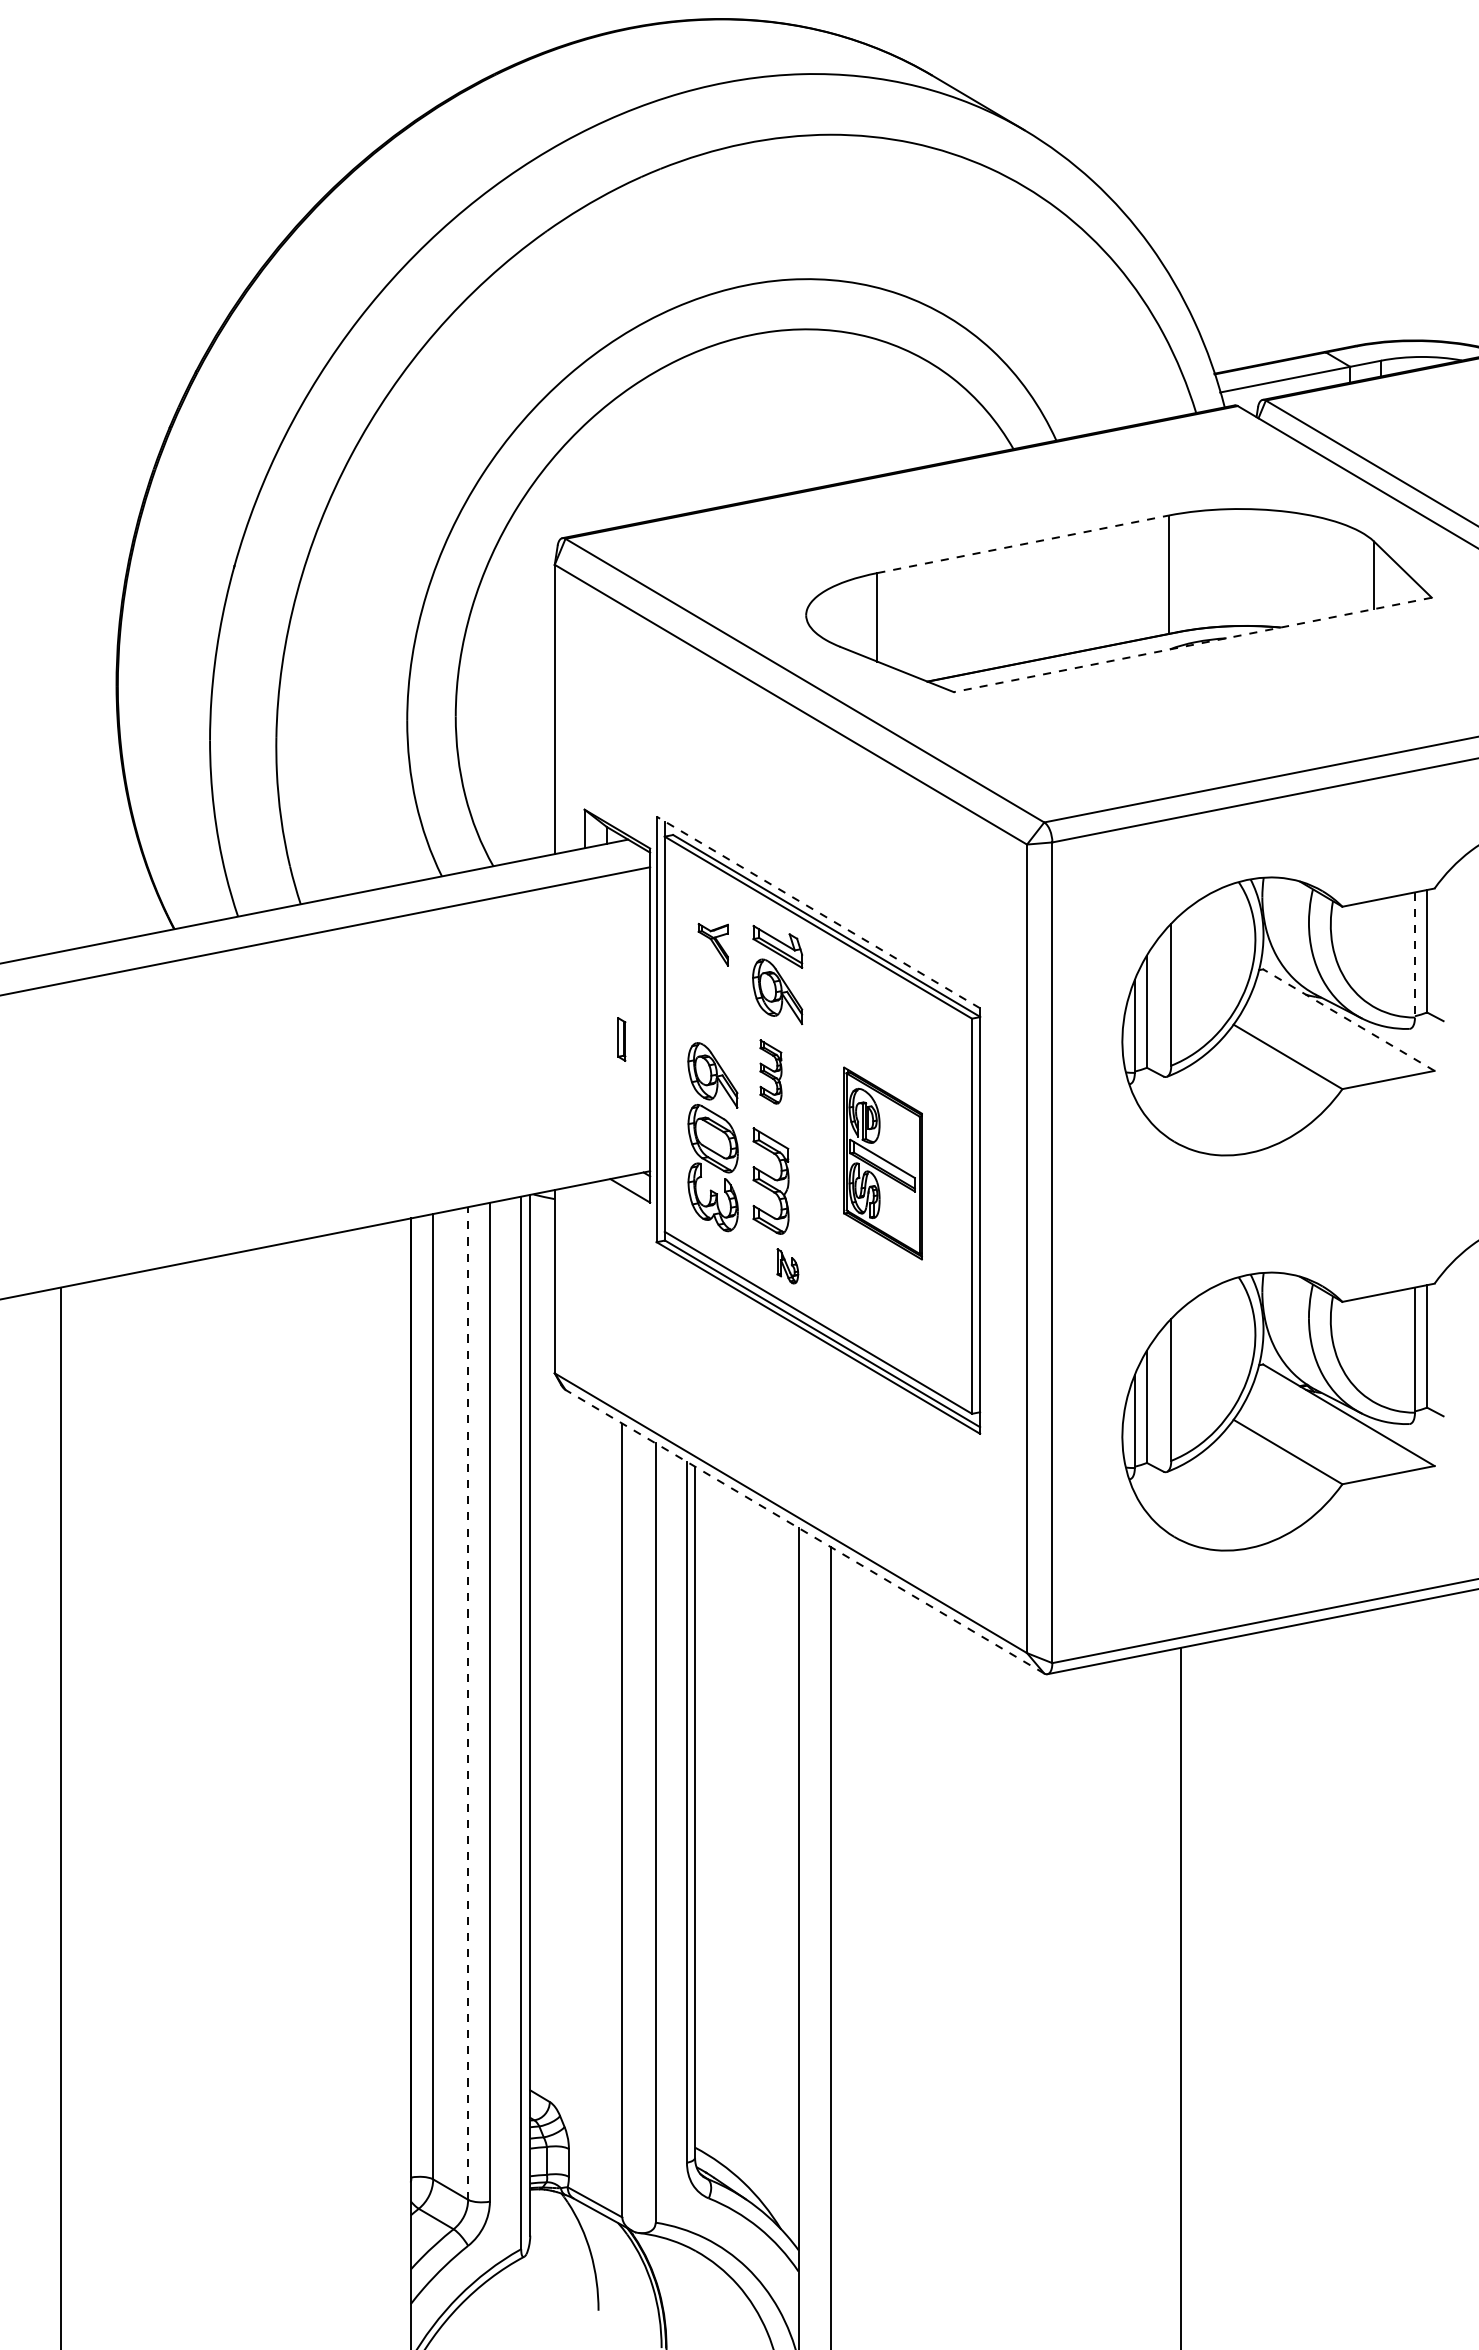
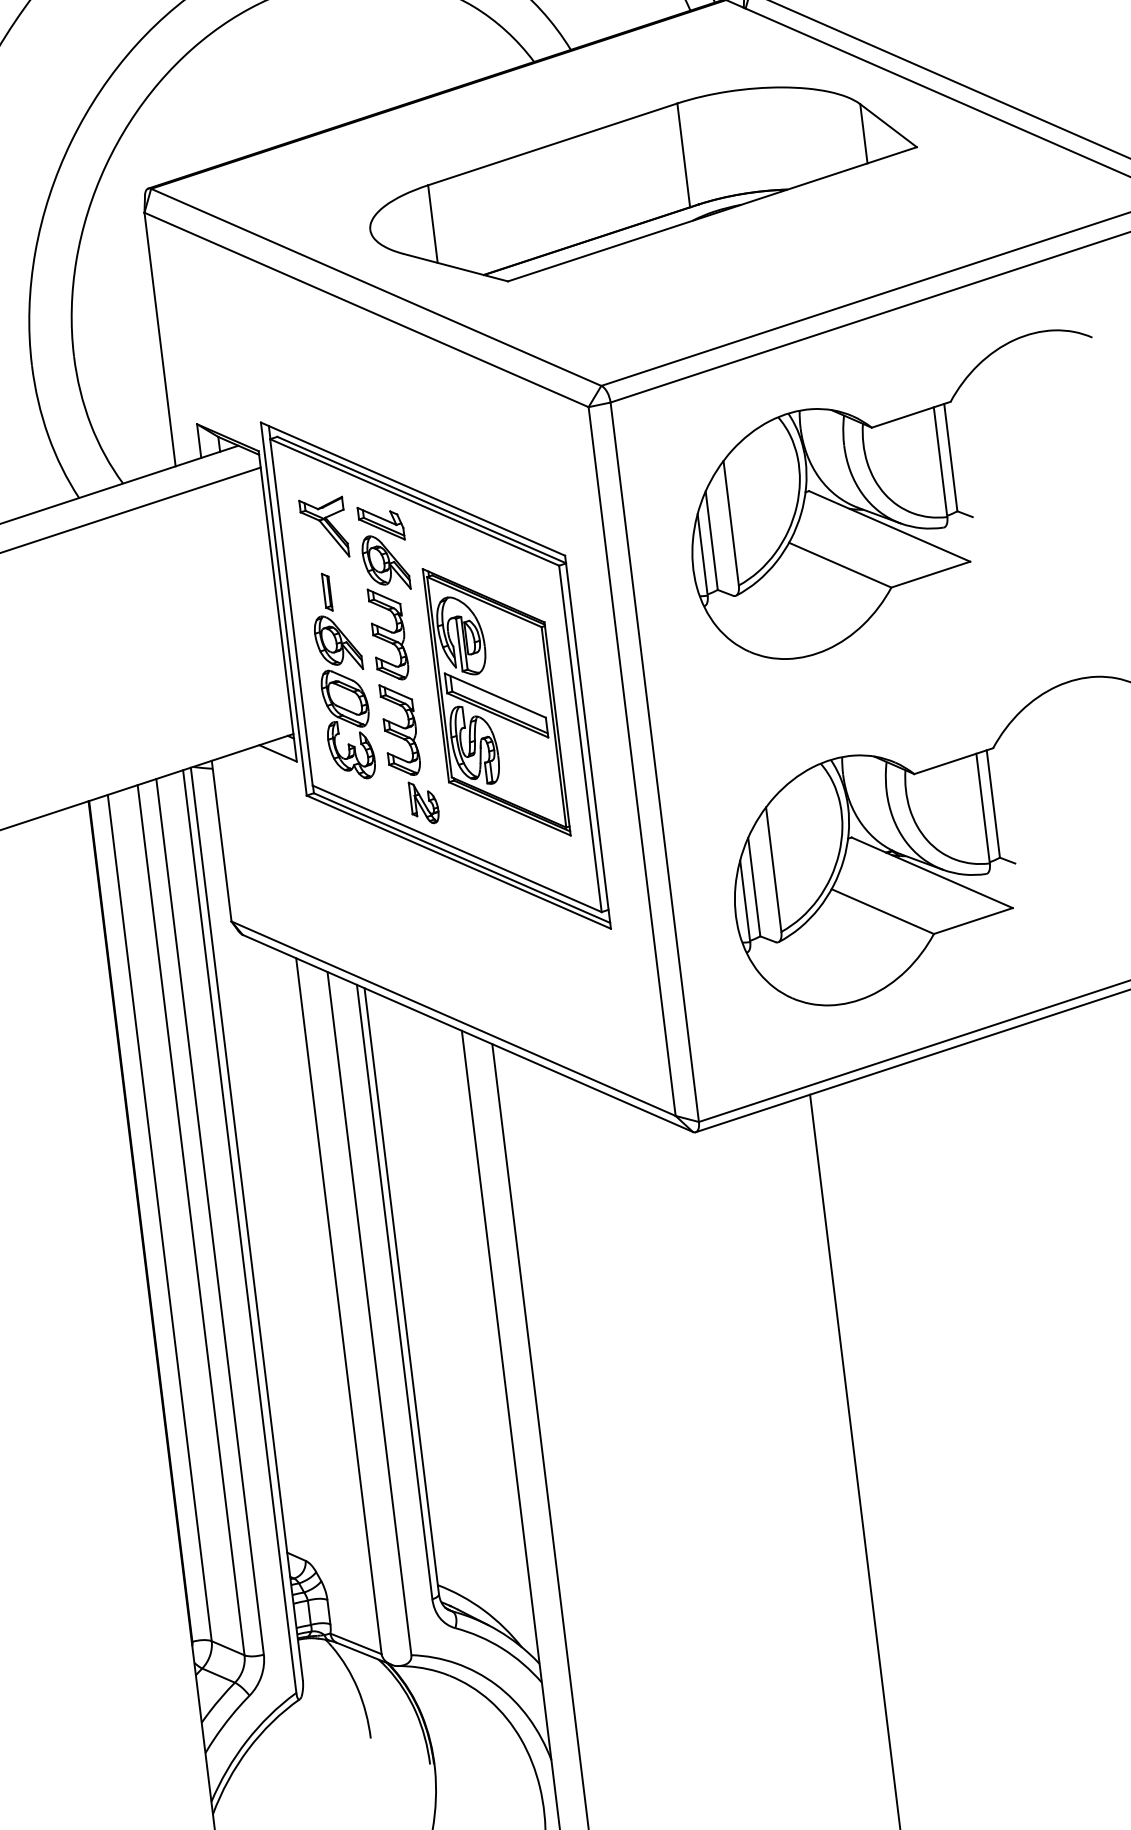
line: (1023, 544) -> (553, 144), dashed -> solid
line: (1192, 644) -> (712, 213), dashed -> solid
line: (818, 912) -> (413, 489), dashed -> solid
part: (713, 944) -> (324, 528), size x1.67
line: (1414, 955) -> (940, 462), dashed -> solid
line: (1348, 1020) -> (889, 526), dashed -> solid
part: (621, 1039) -> (327, 592), moved
part: (770, 1071) -> (388, 633), size x1.67
part: (882, 1163) -> (496, 702), size x1.67
part: (787, 1266) -> (424, 802), size x1.43
line: (804, 1531) -> (467, 1033), dashed -> solid
line: (468, 1702) -> (191, 1219), dashed -> solid

